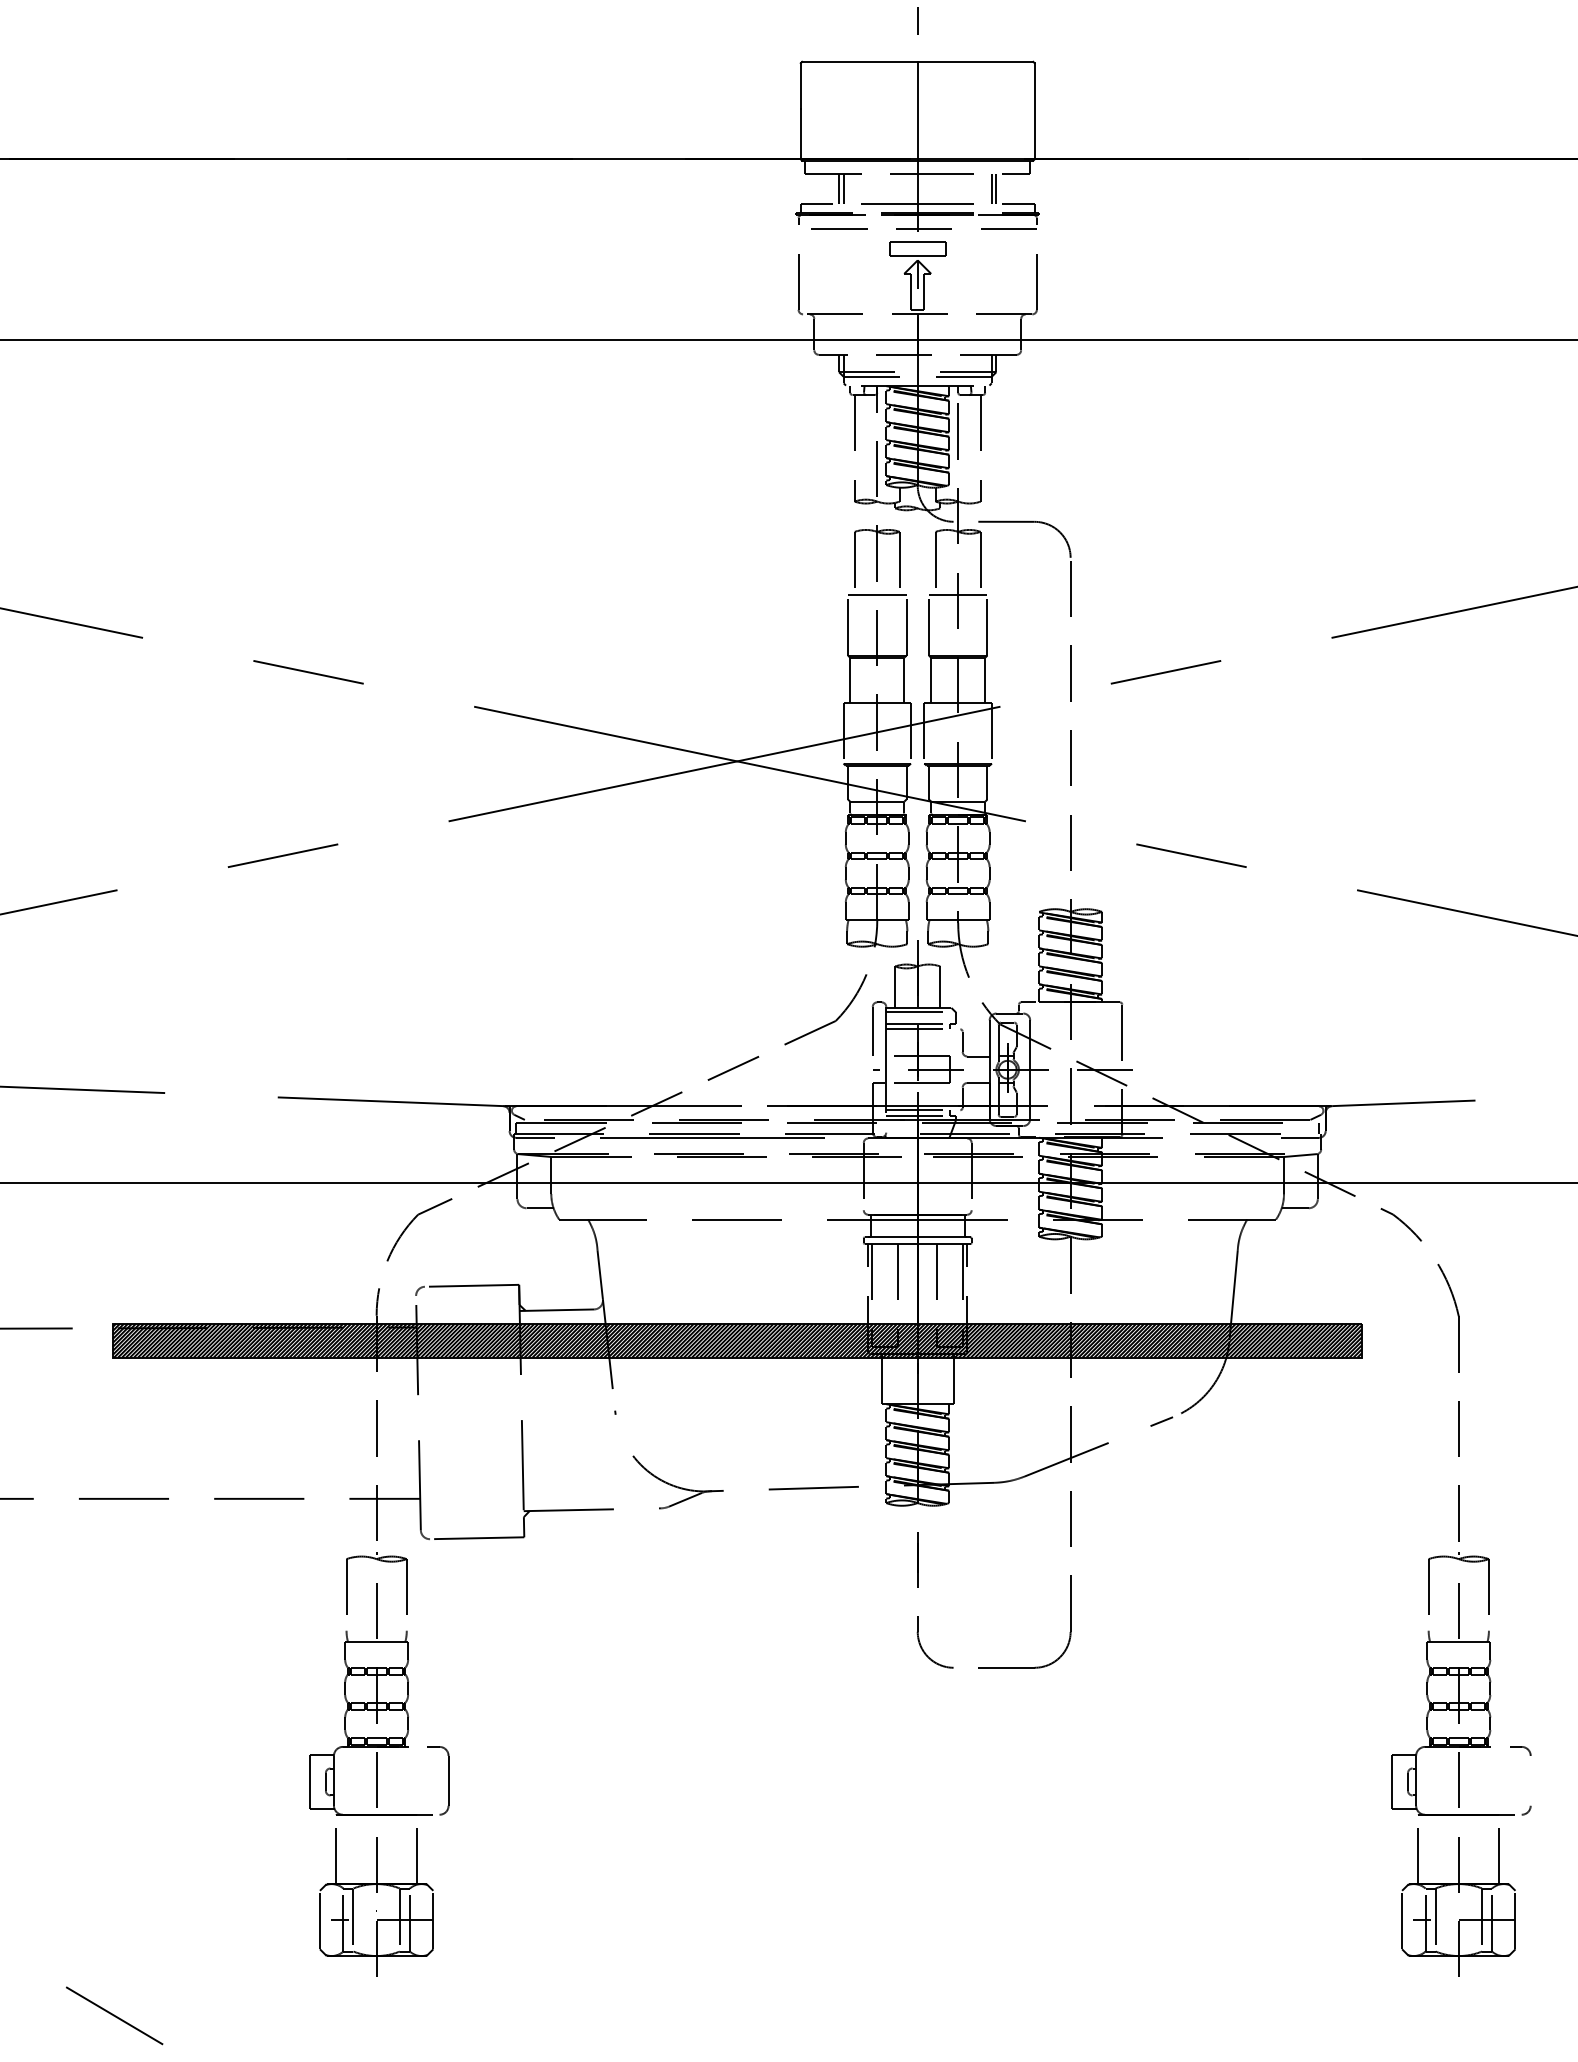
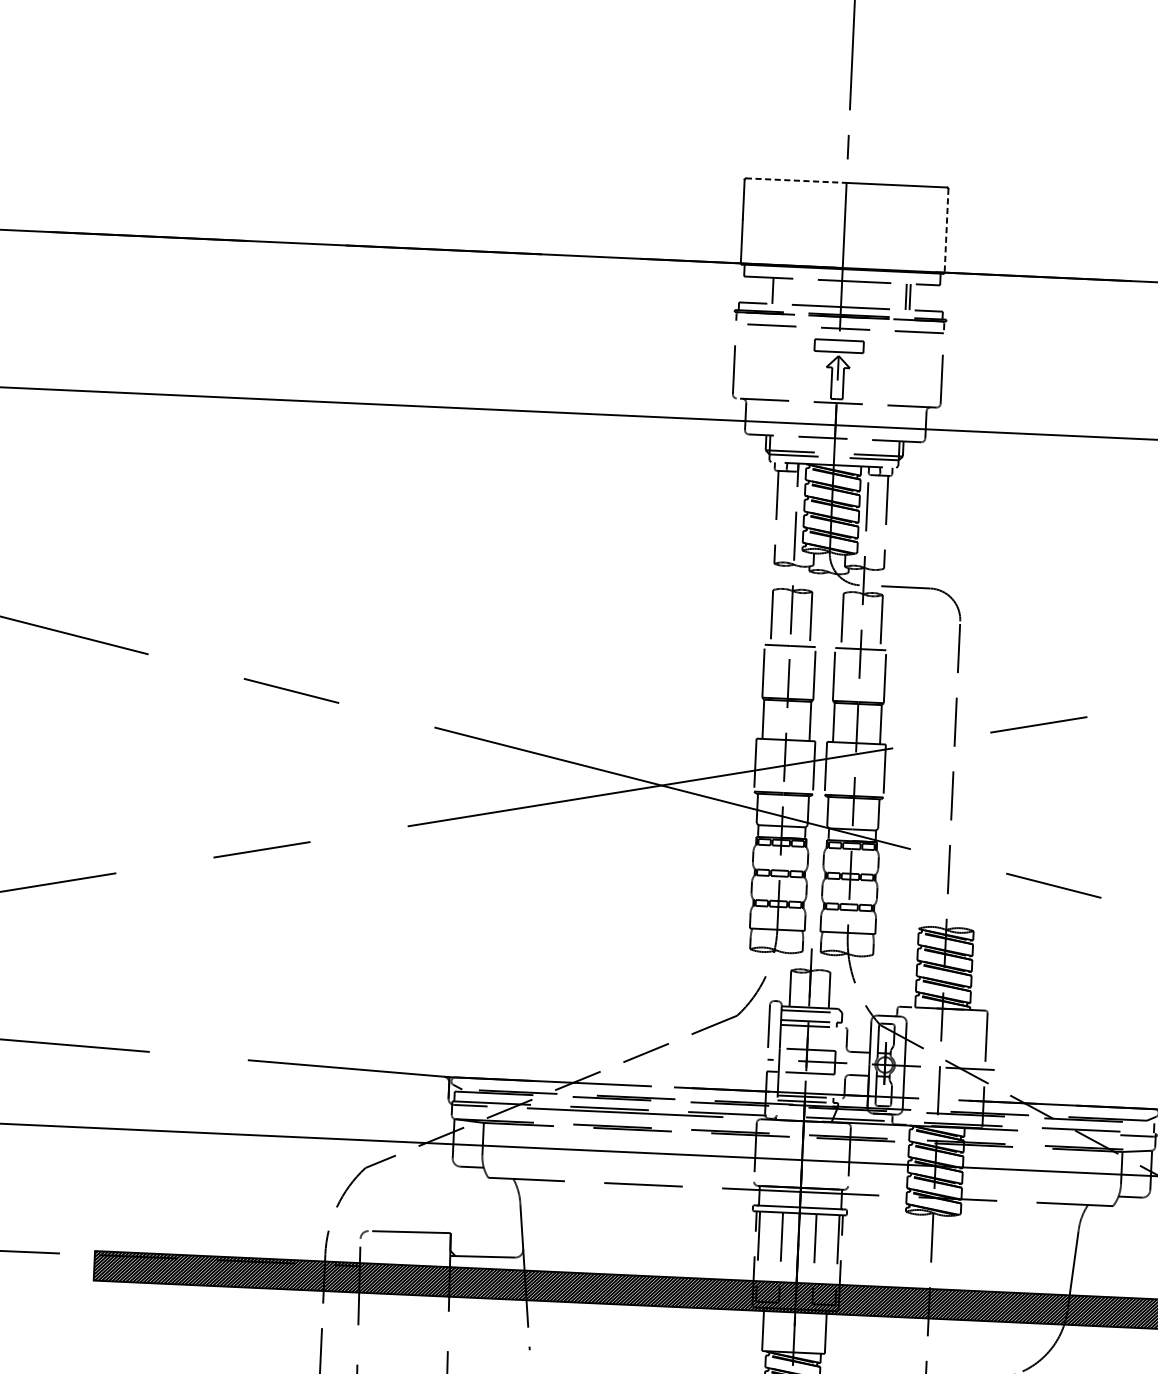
line: (859, 61) -> (795, 180), solid -> dashed
line: (1034, 111) -> (946, 230), solid -> dashed
line: (843, 189) -> (776, 291), removed

